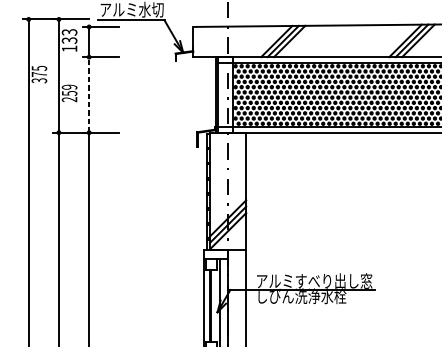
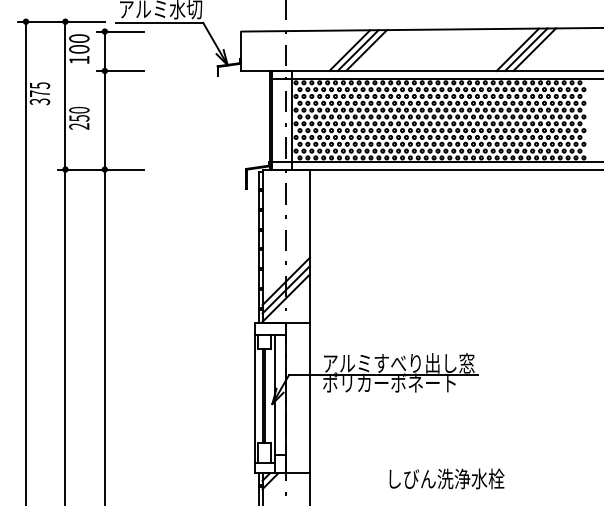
text: (69, 36) -> (79, 43), 133 -> 100
text: (69, 87) -> (79, 110), 259 -> 250
line: (88, 94) -> (104, 119), dashed -> solid
text: (307, 295) -> (389, 382), しびん洗浄水栓 -> ポリカーボネート

